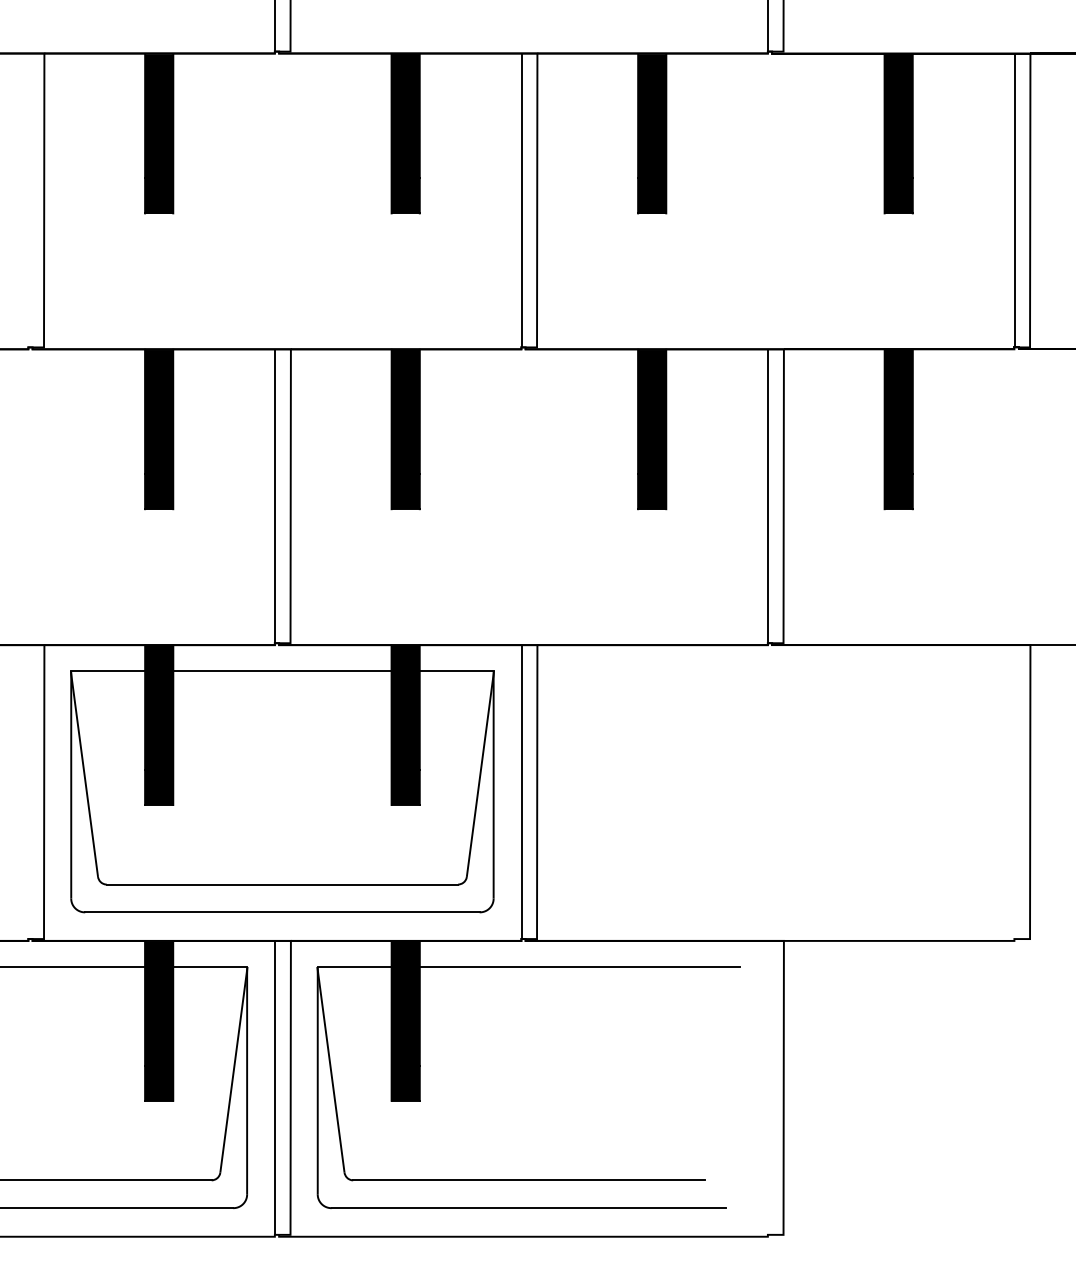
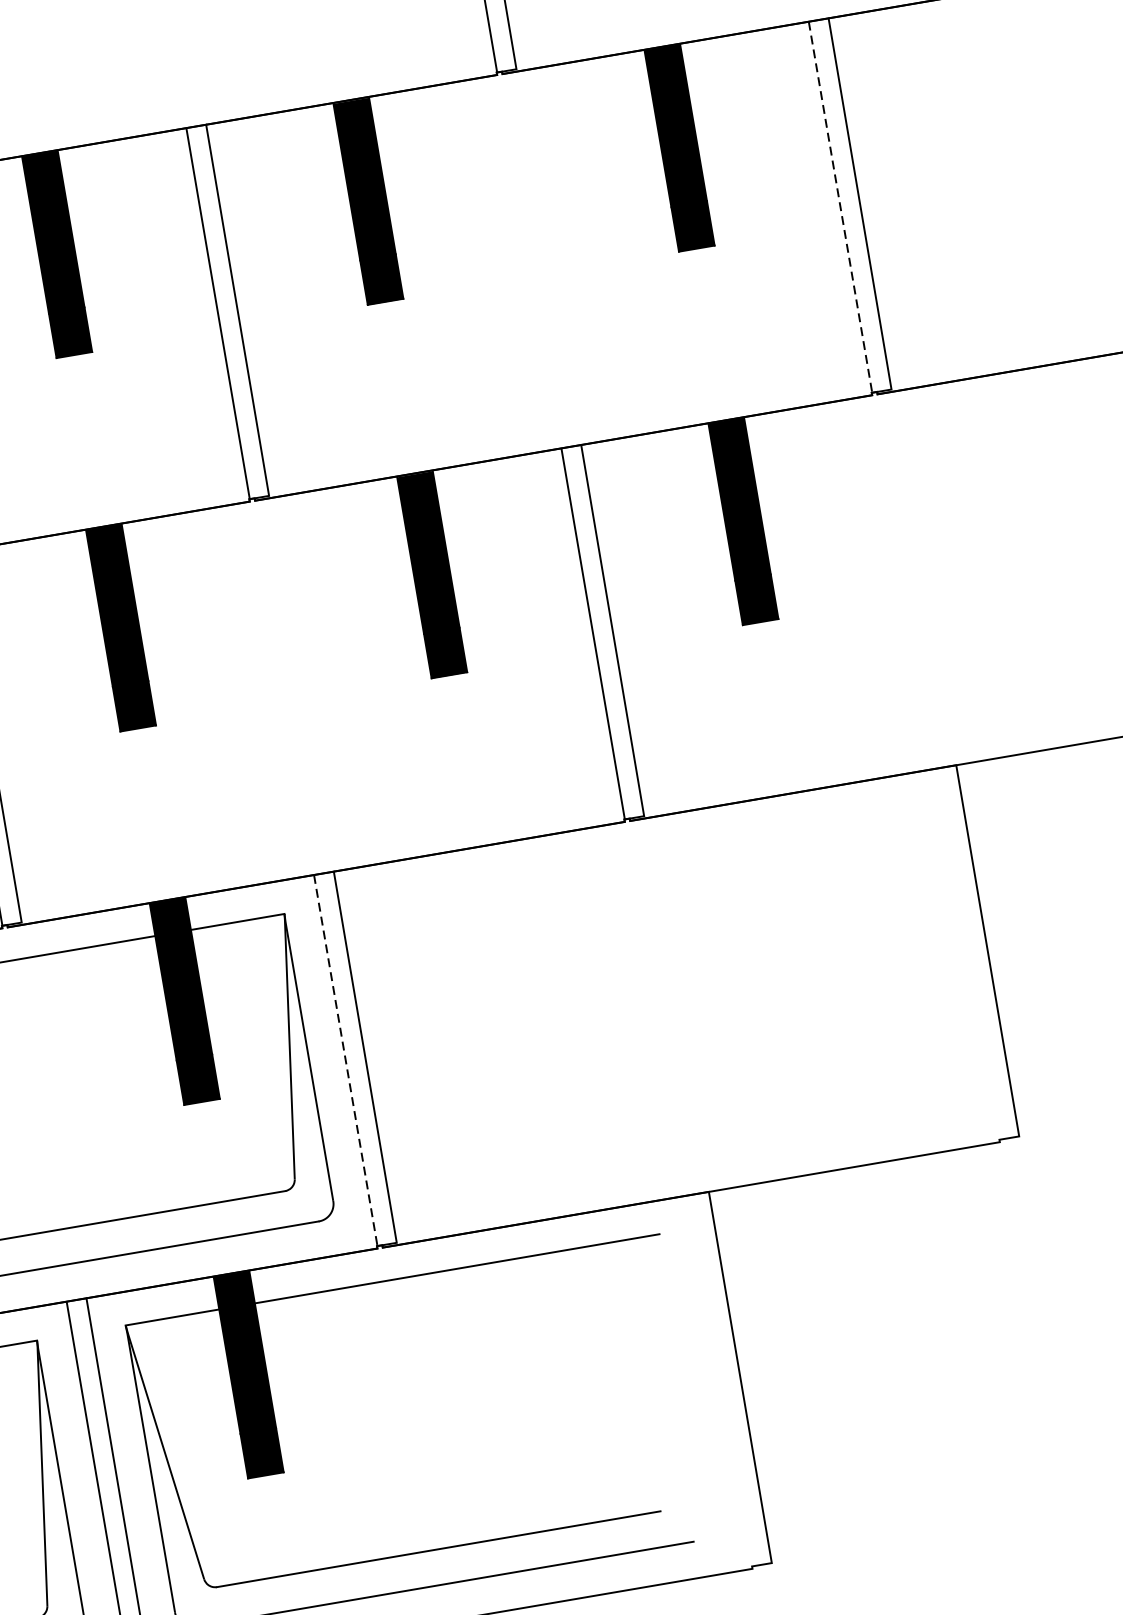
line: (1014, 200) -> (840, 207), solid -> dashed
line: (521, 792) -> (345, 1061), solid -> dashed

